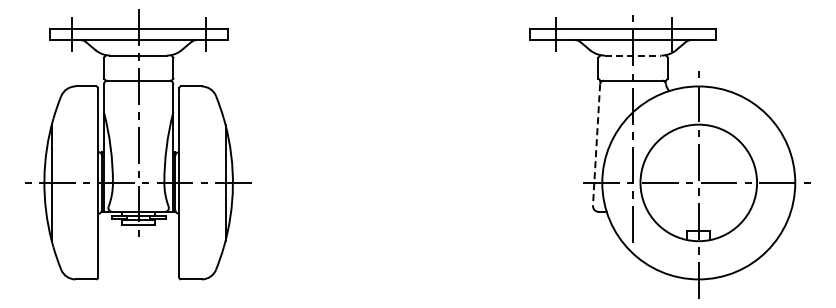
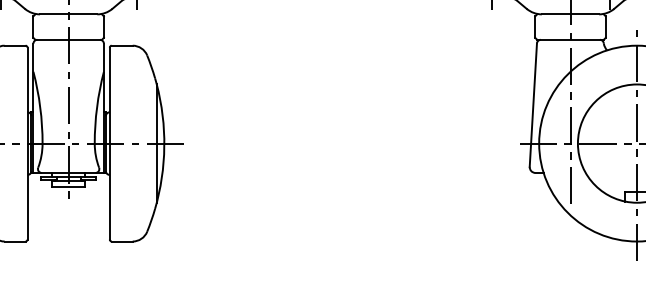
line: (633, 55) -> (570, 14), dashed -> solid
line: (596, 145) -> (533, 105), dashed -> solid

